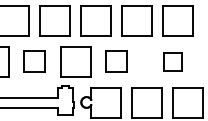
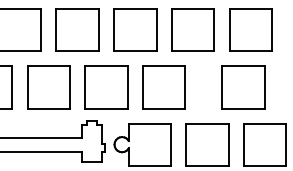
part: (34, 61) -> (48, 86), size x1.43
part: (116, 61) -> (164, 86), size x1.43
part: (172, 61) -> (243, 86), size x1.67

